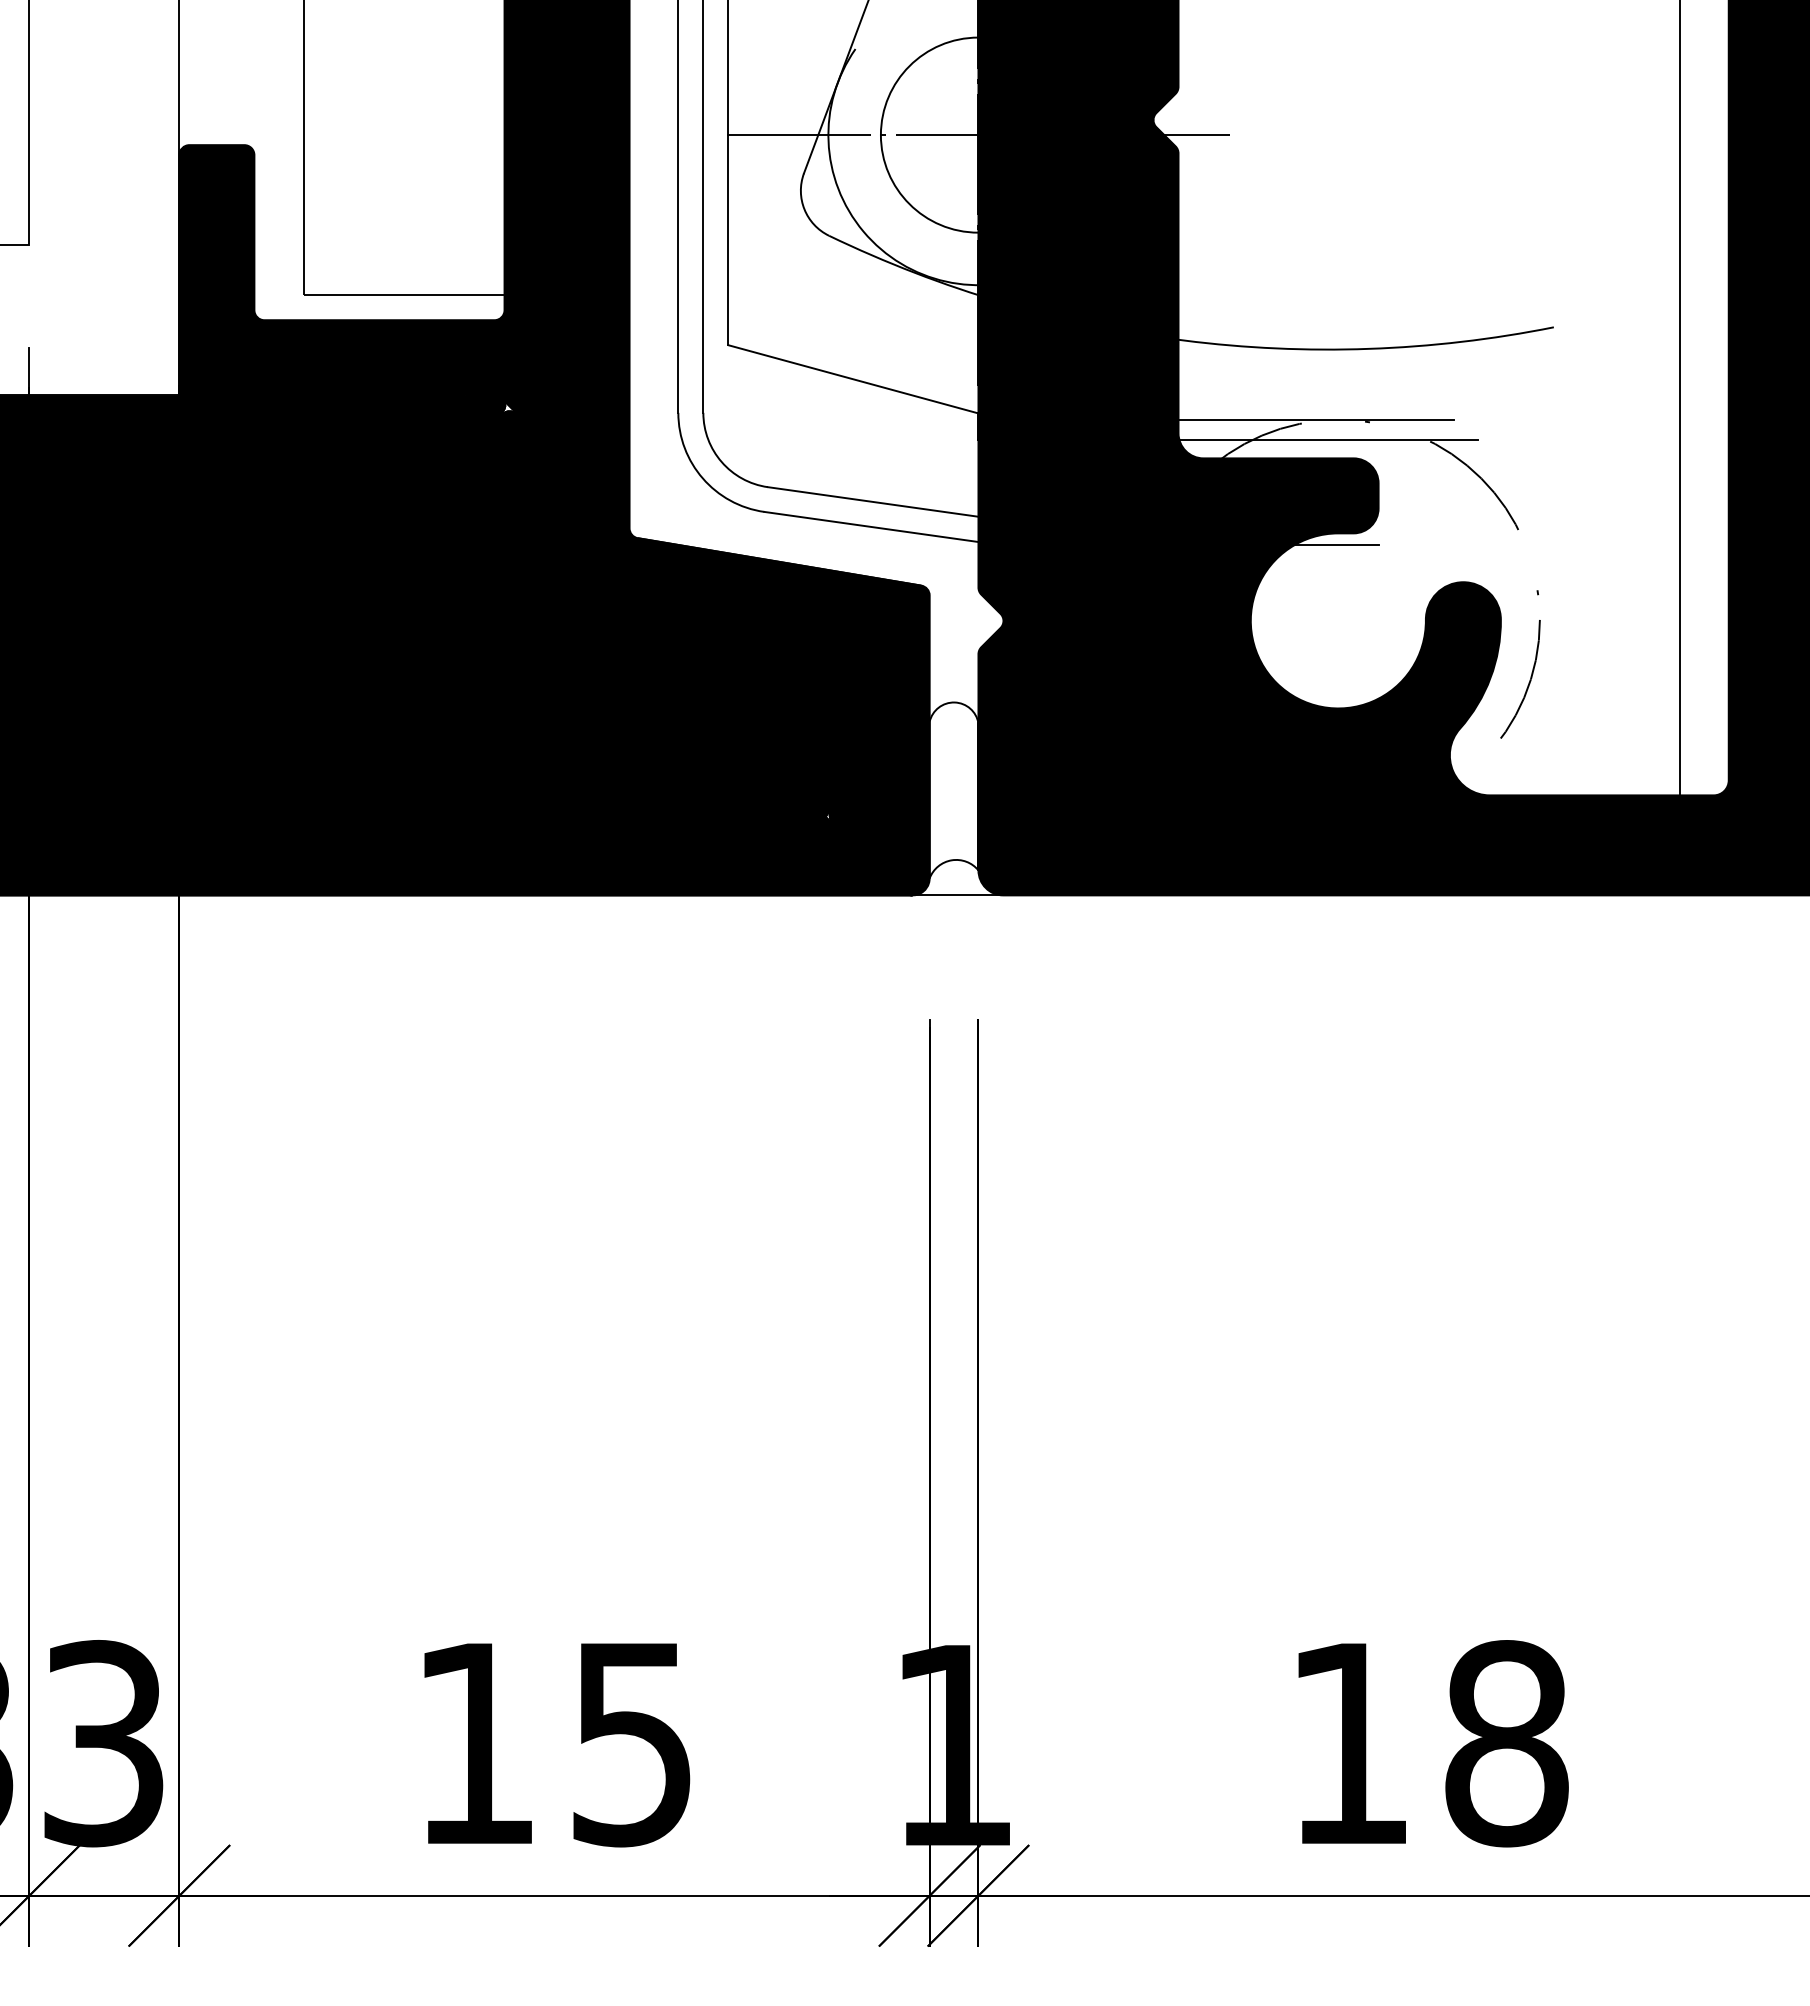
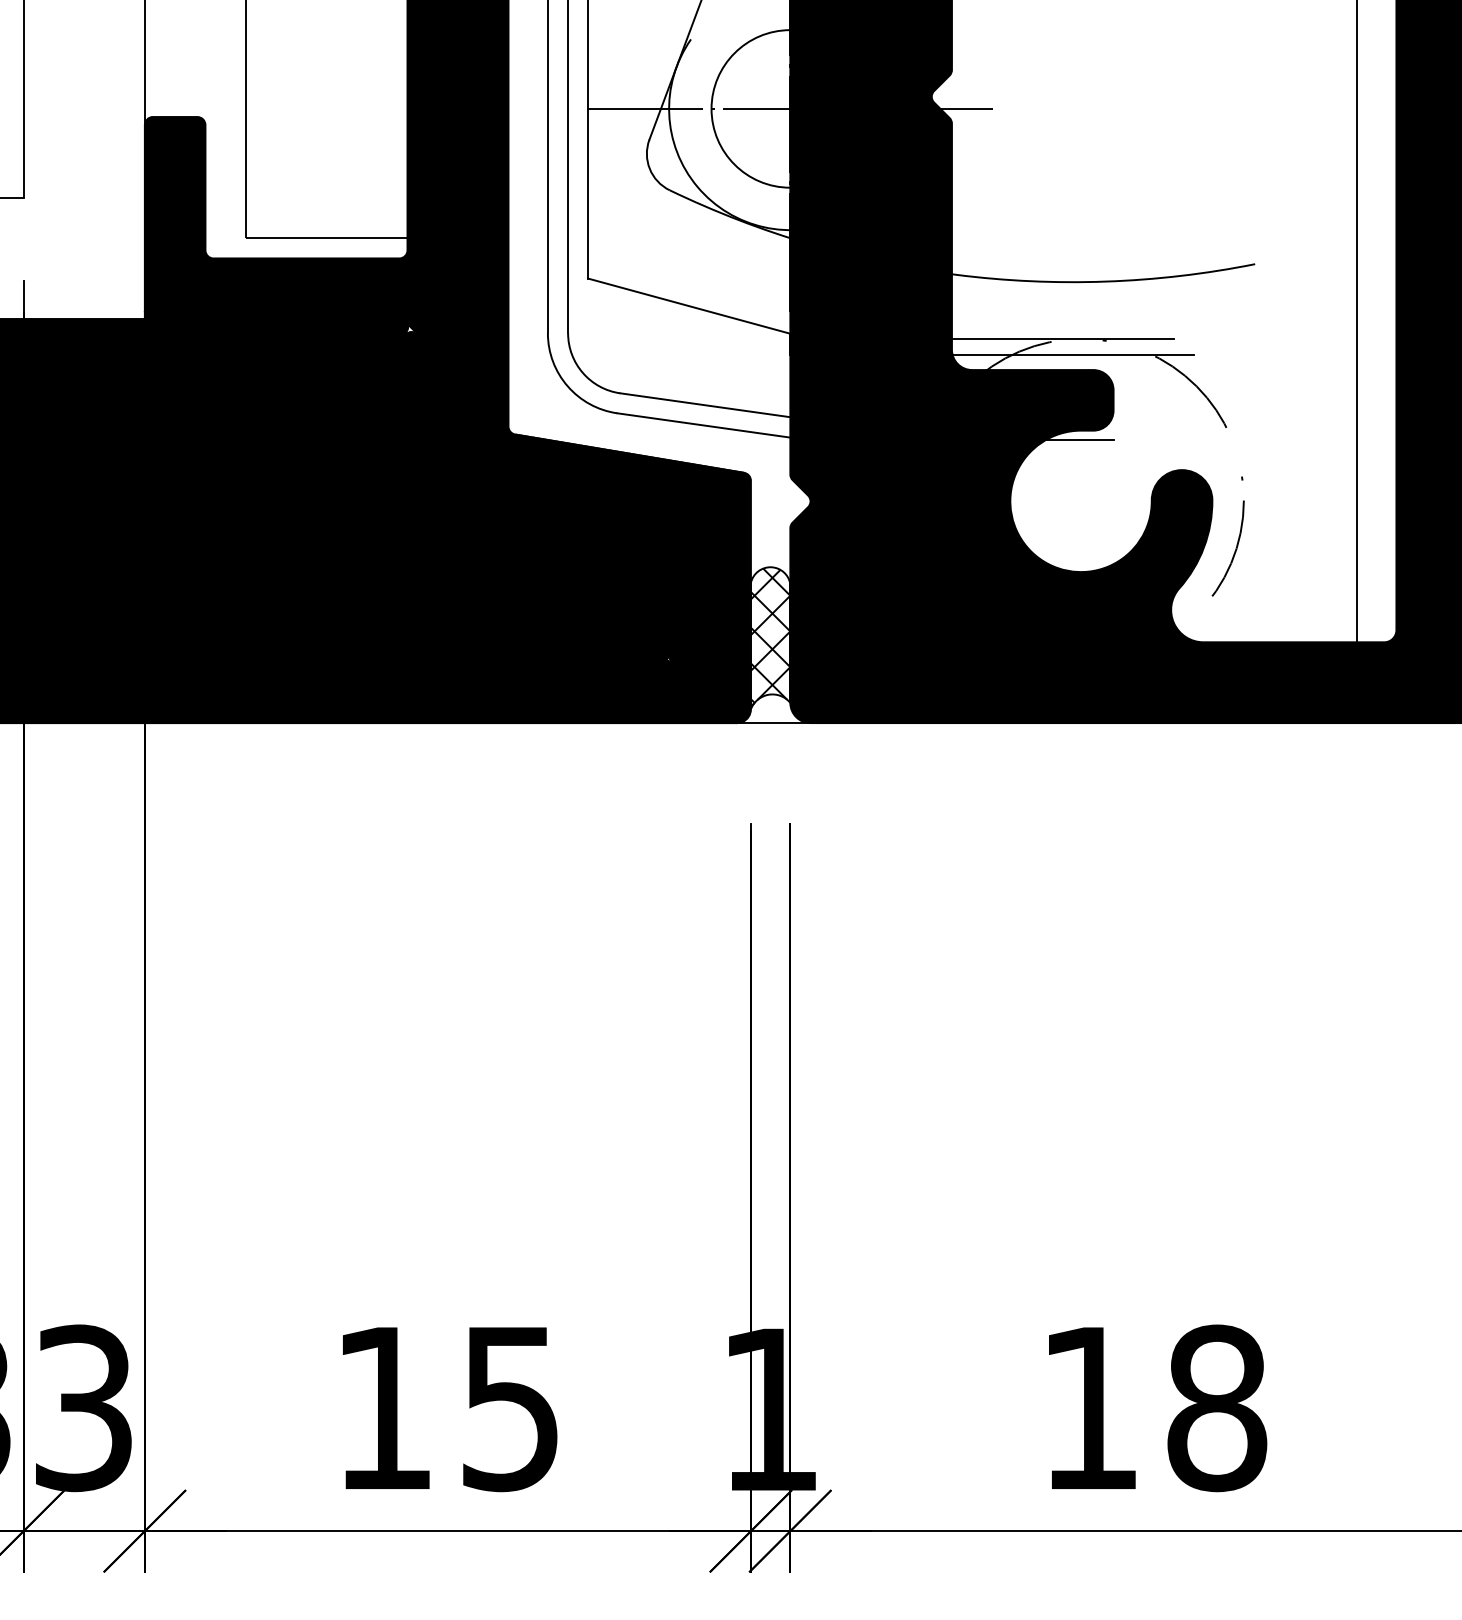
hatch: (953, 789) -> (770, 637), added

